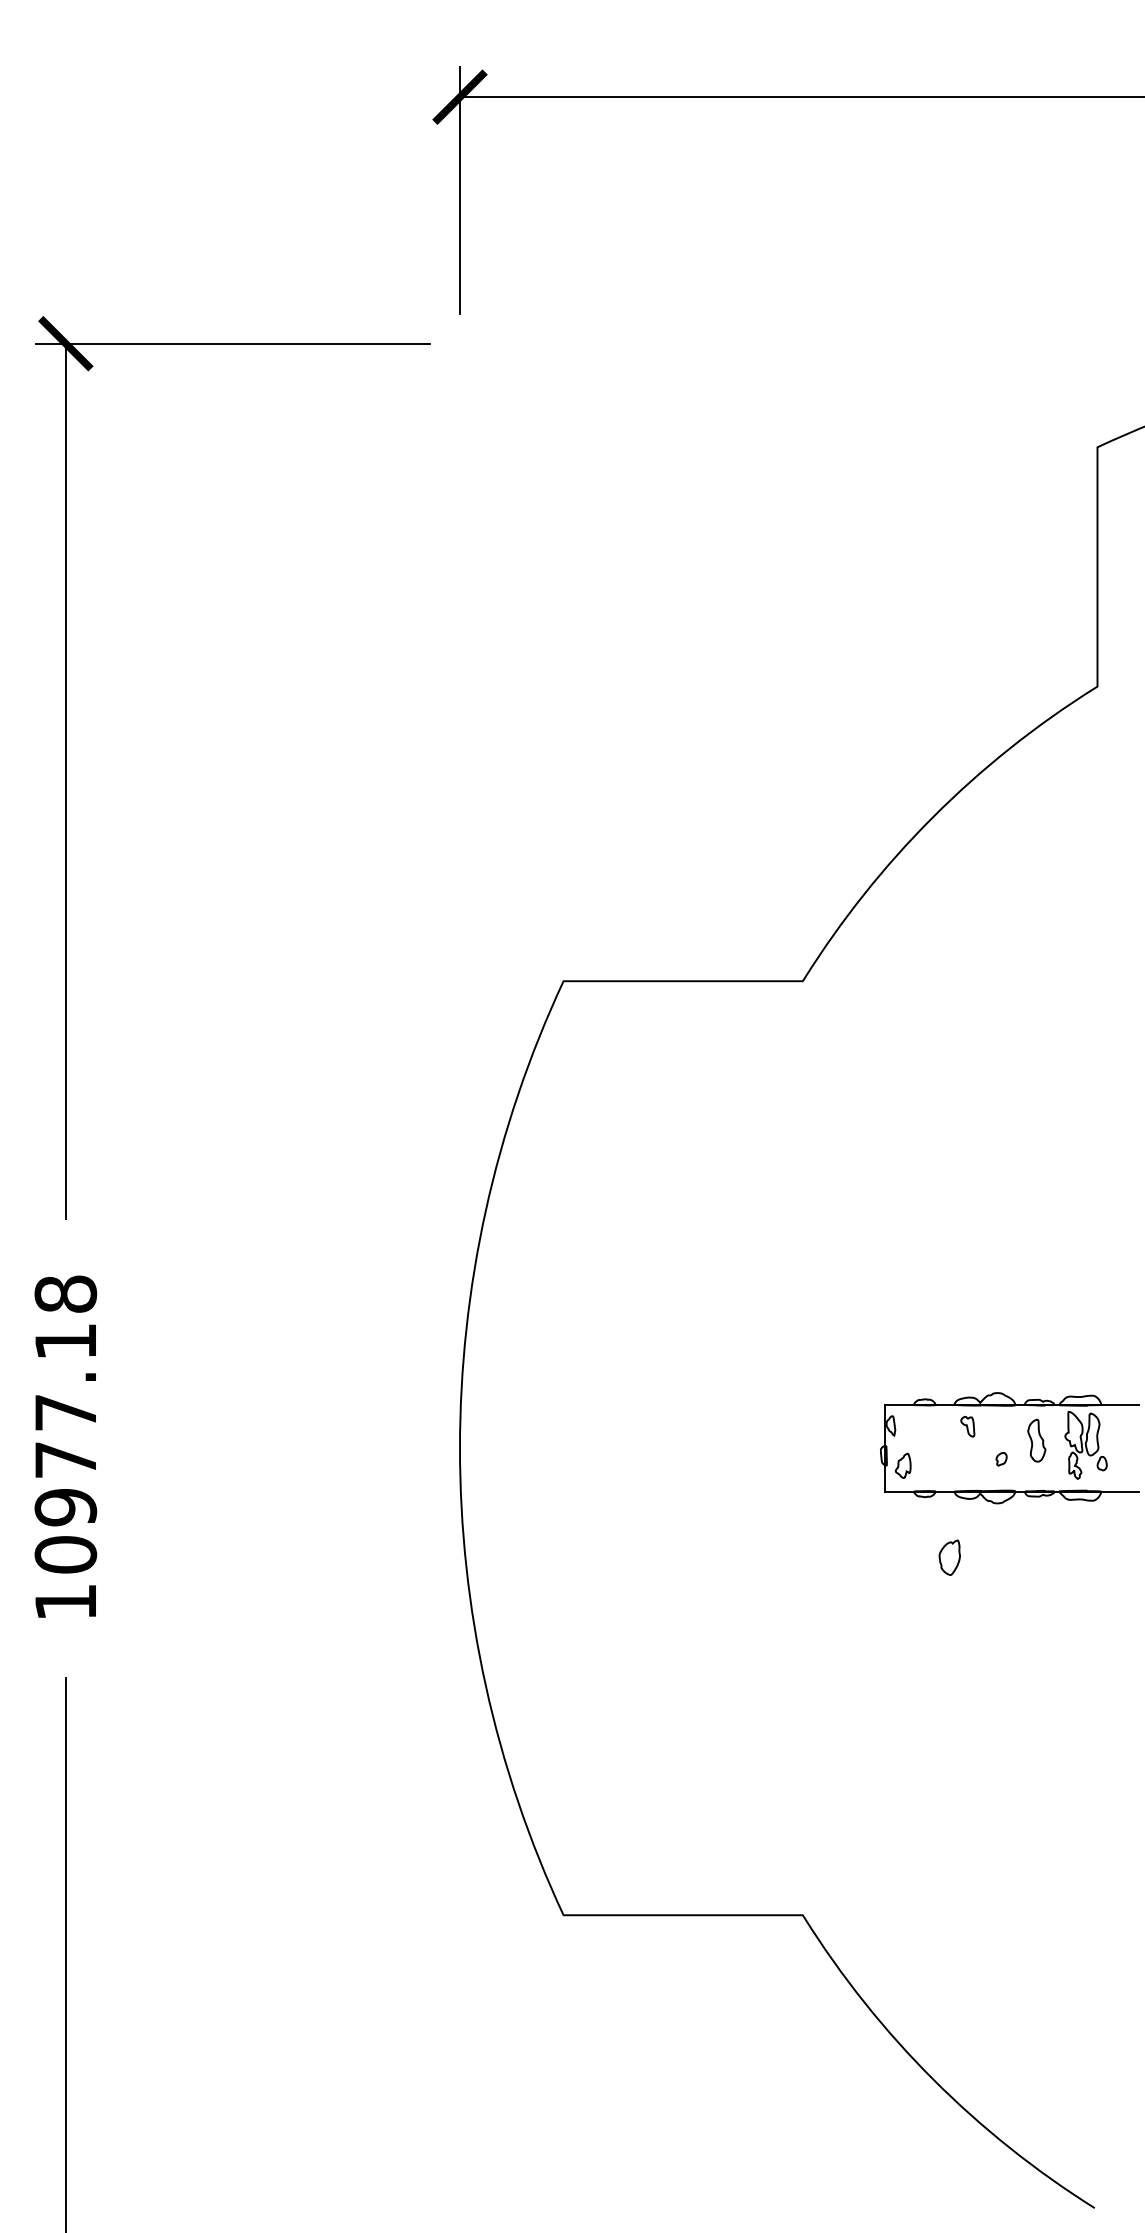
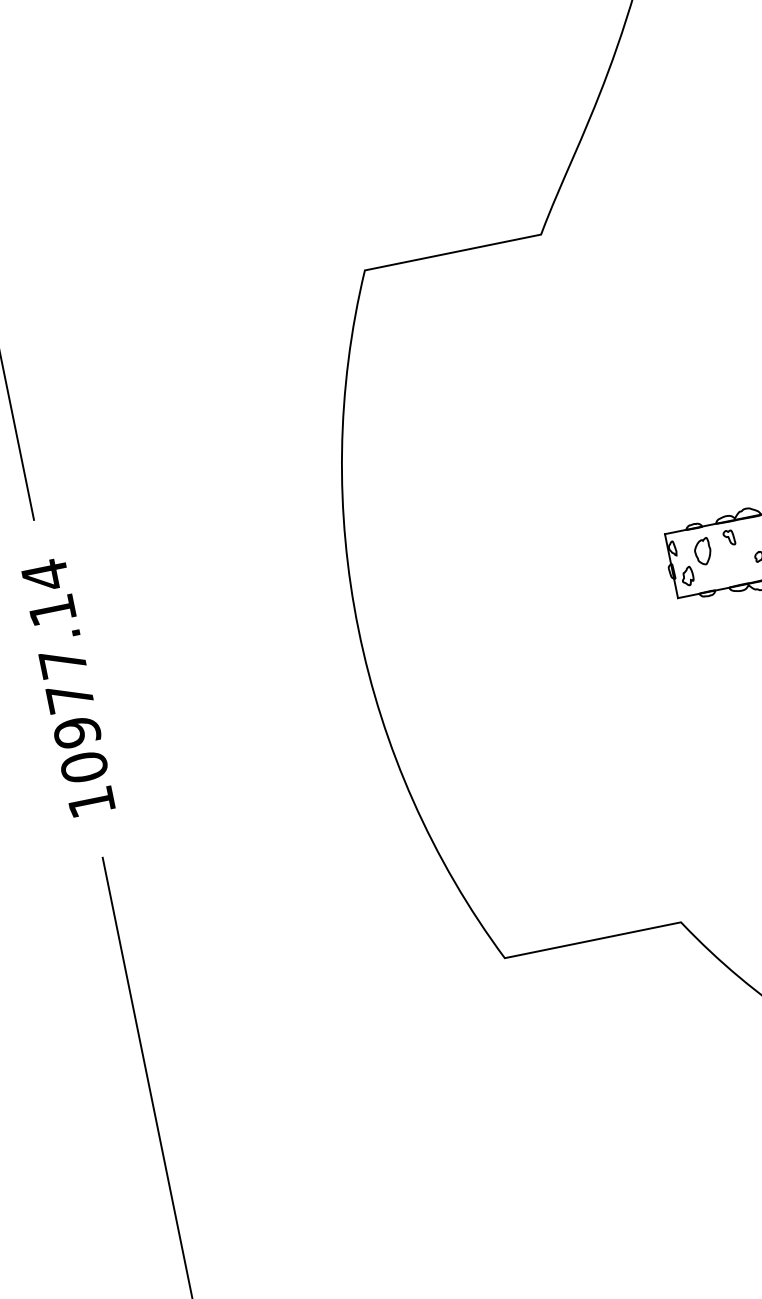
text: (65, 1294) -> (45, 575), 10977.18 -> 10977.14
part: (949, 1557) -> (702, 551), moved

